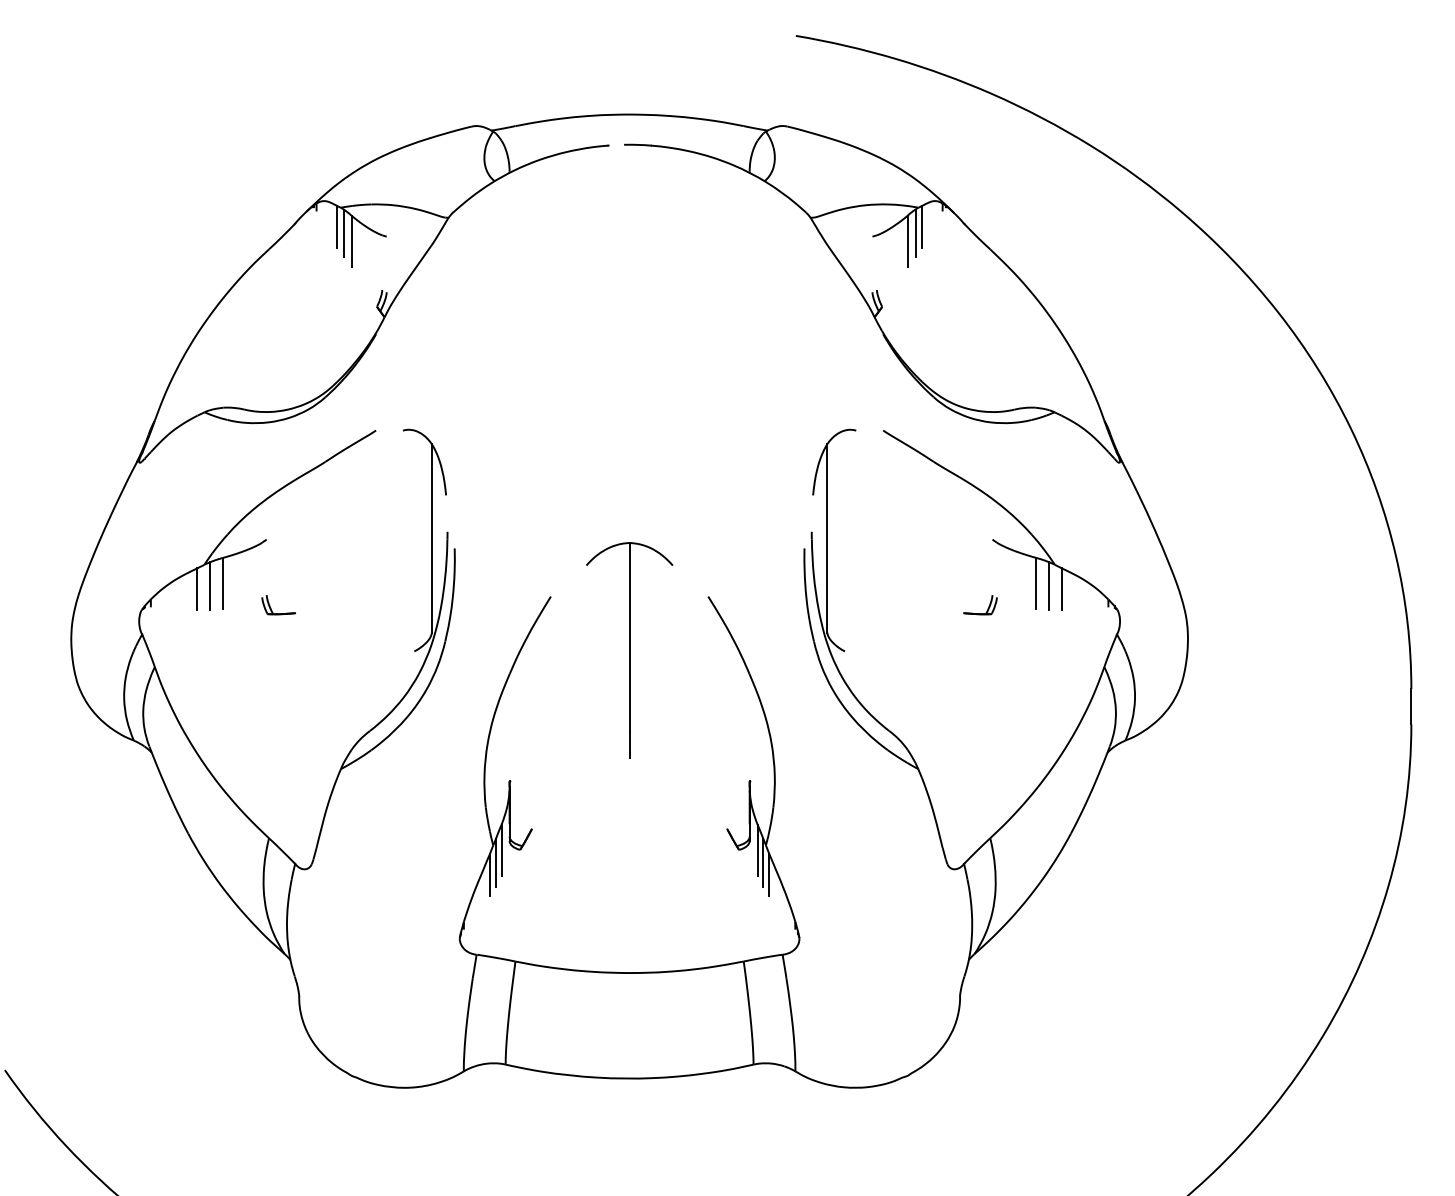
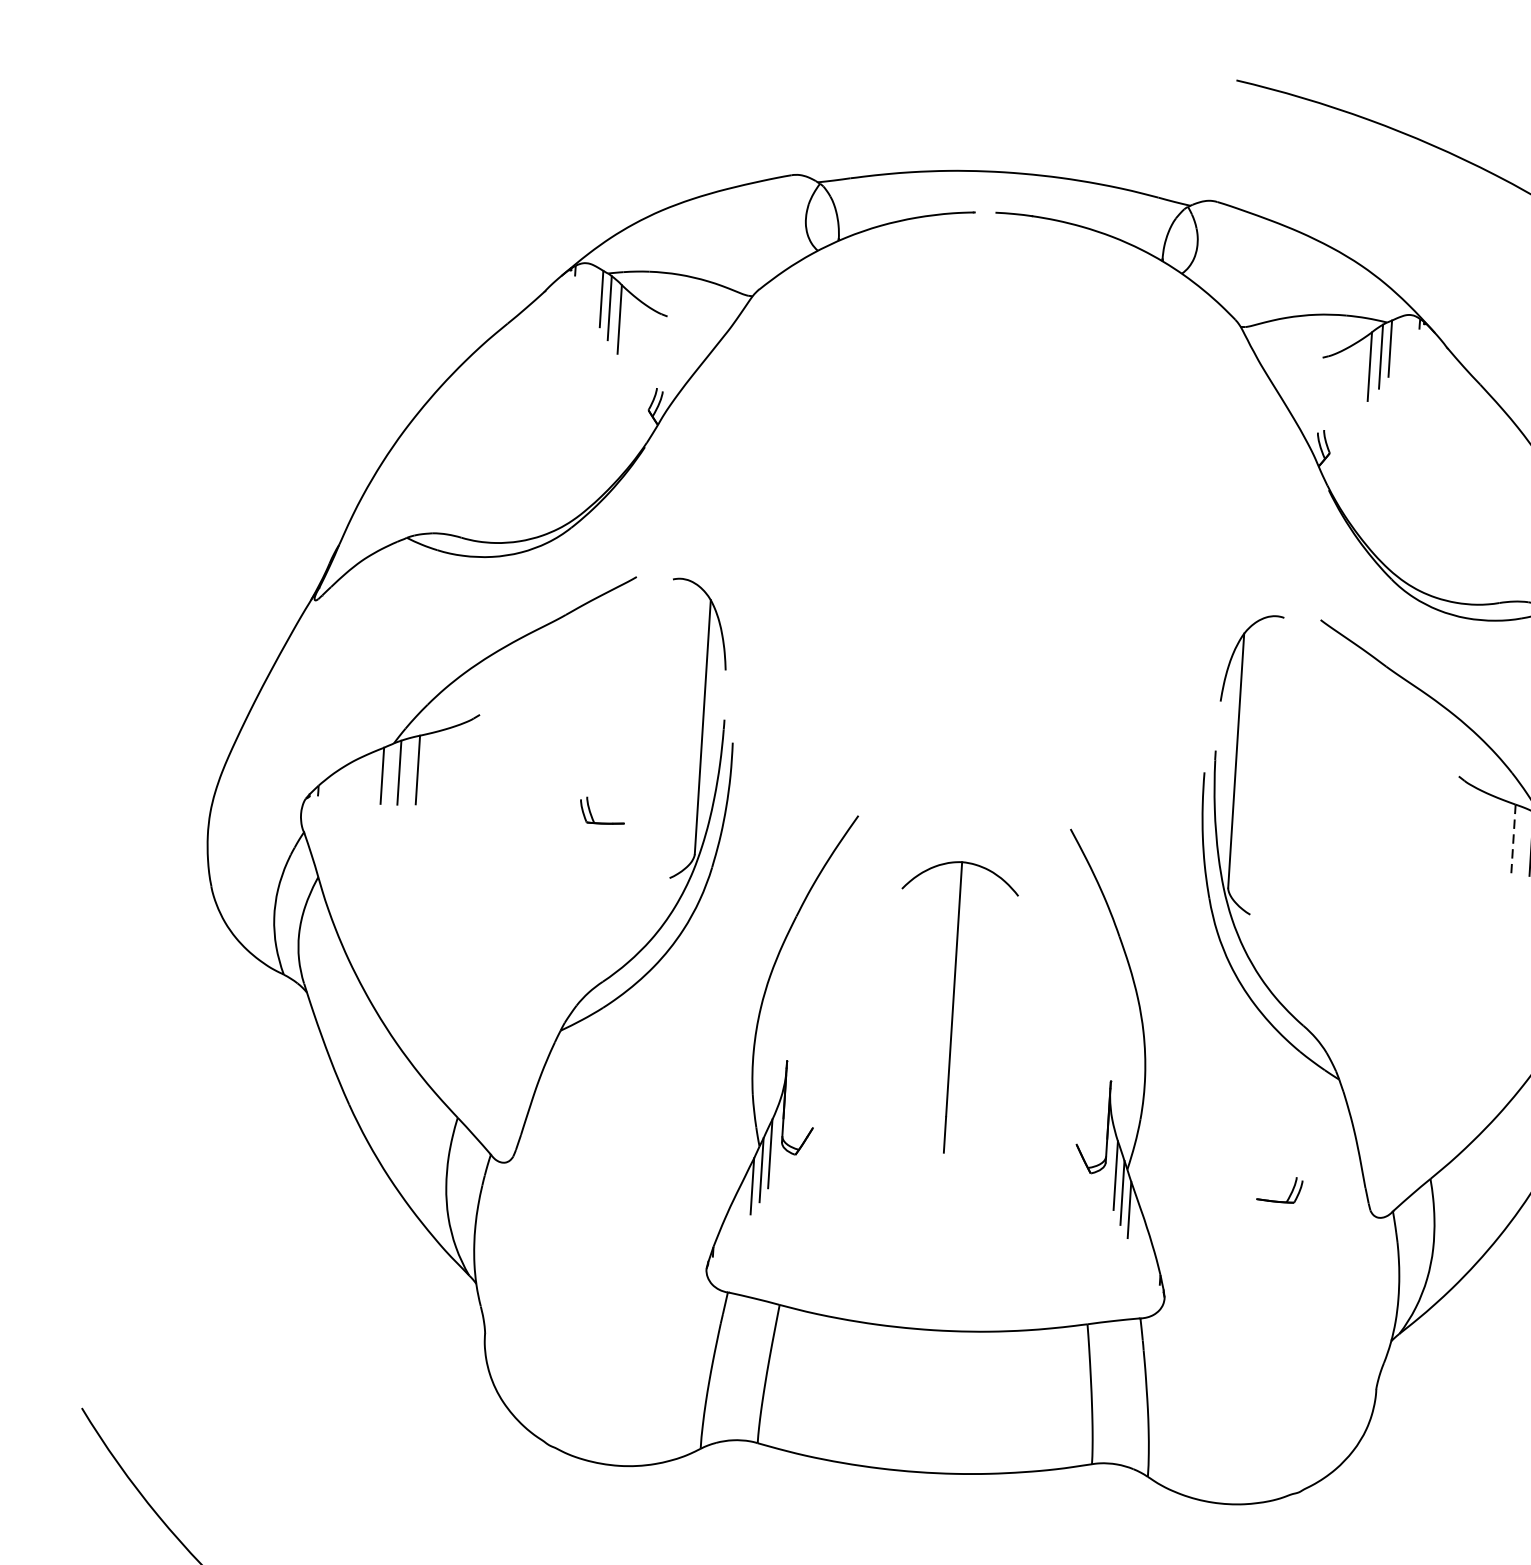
line: (1035, 583) -> (1513, 839), solid -> dashed
part: (271, 608) -> (592, 815), moved
part: (987, 608) -> (1288, 1194), moved
part: (629, 650) -> (952, 1007), moved

